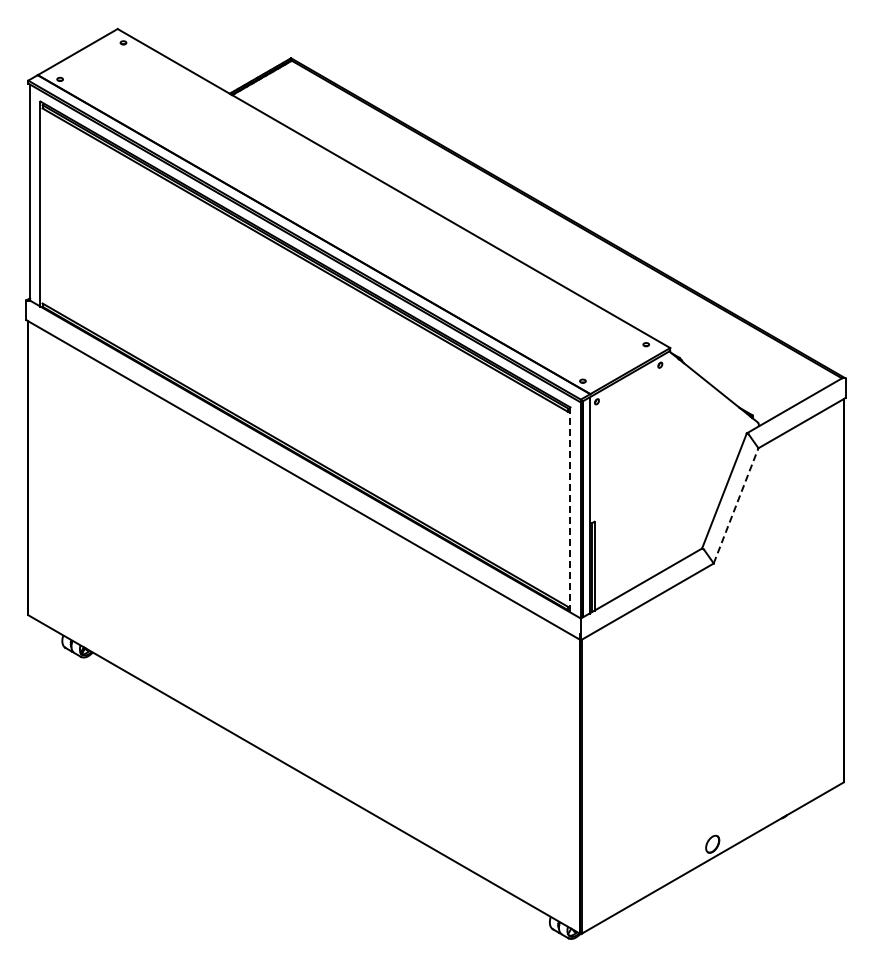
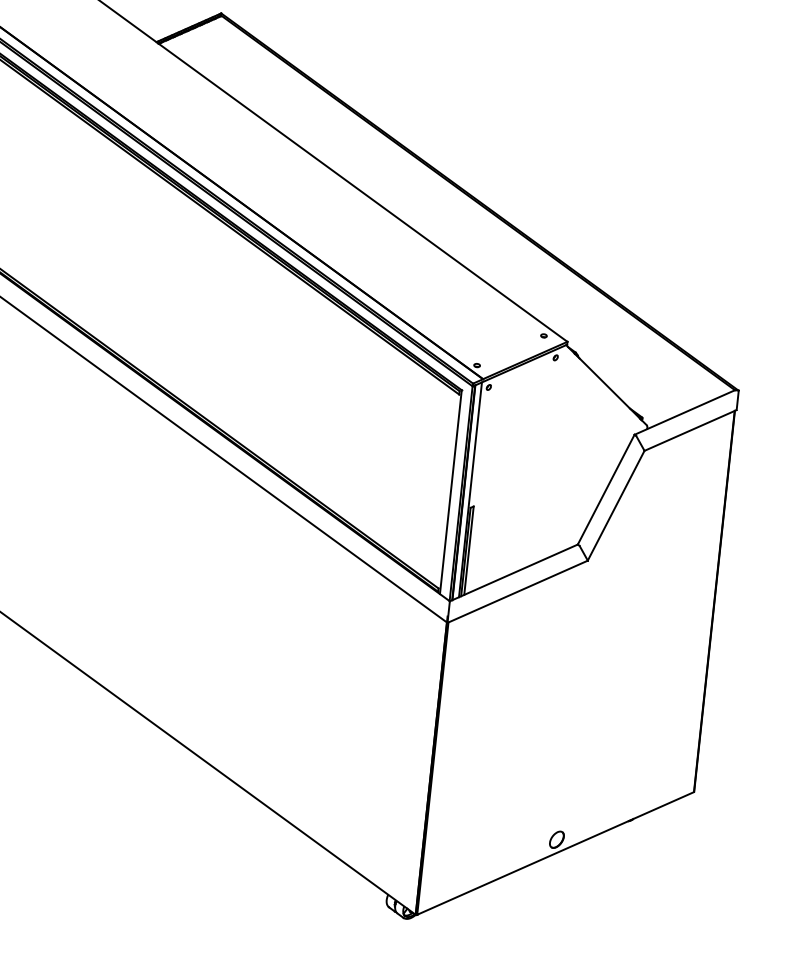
line: (736, 505) -> (616, 505), dashed -> solid
line: (570, 509) -> (451, 491), dashed -> solid

